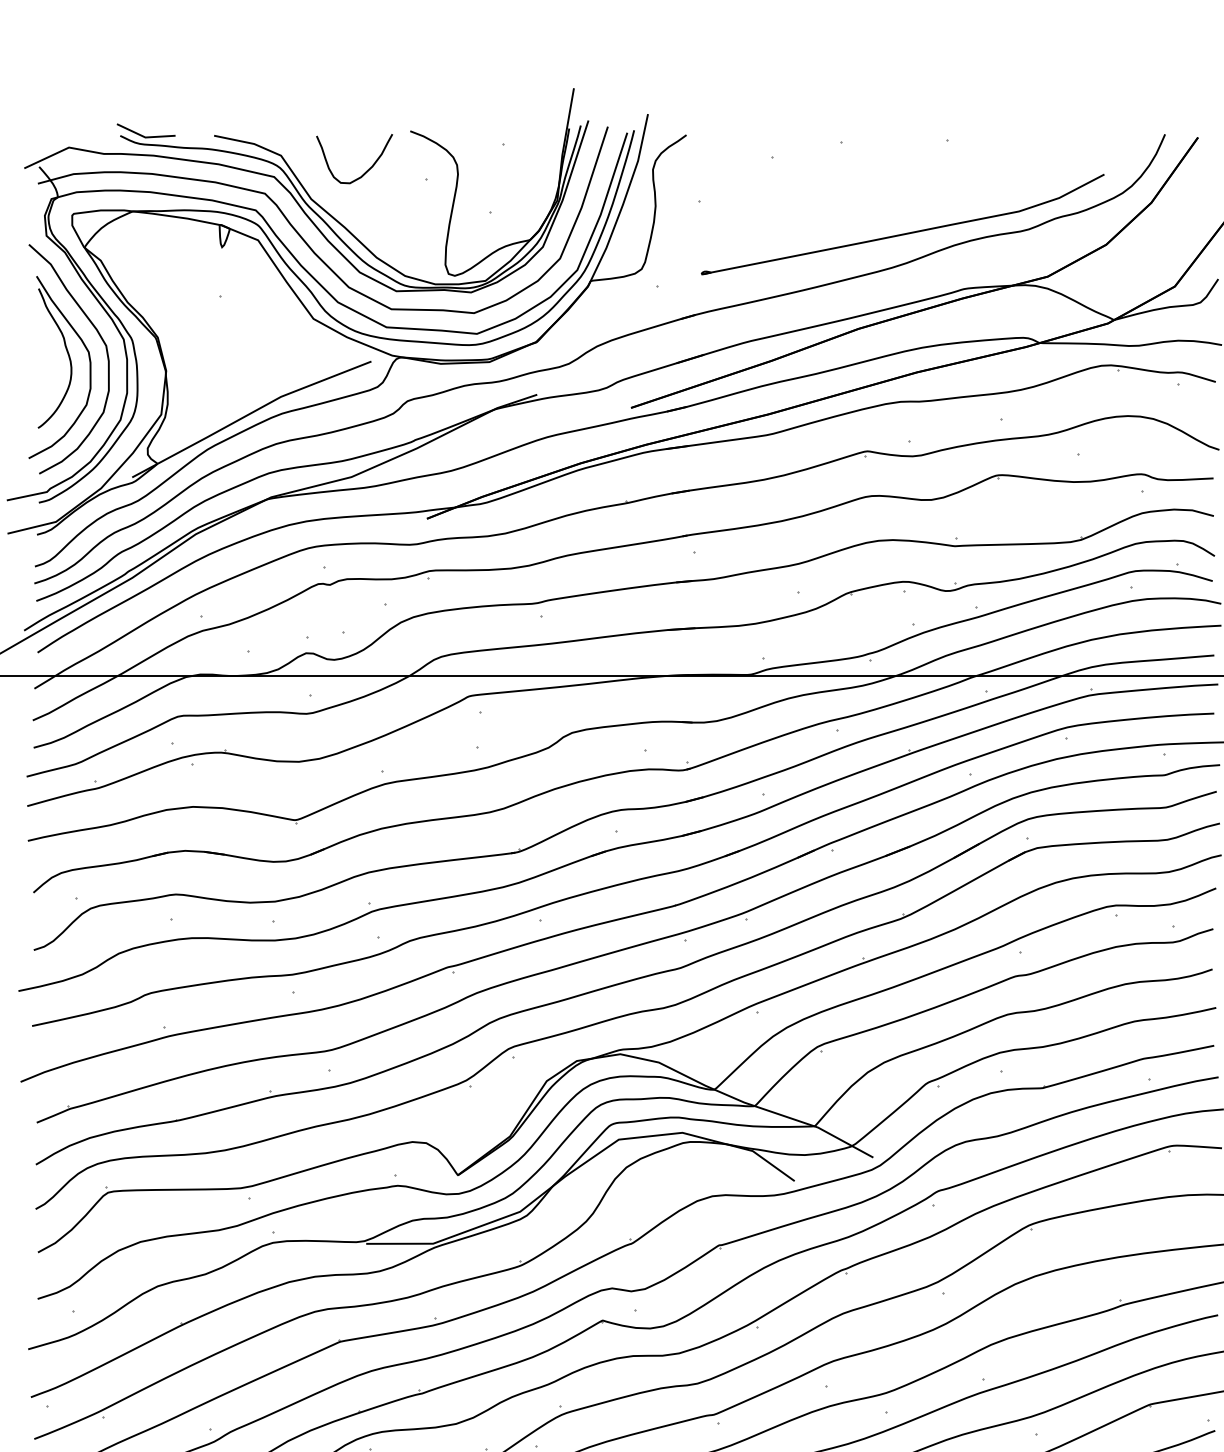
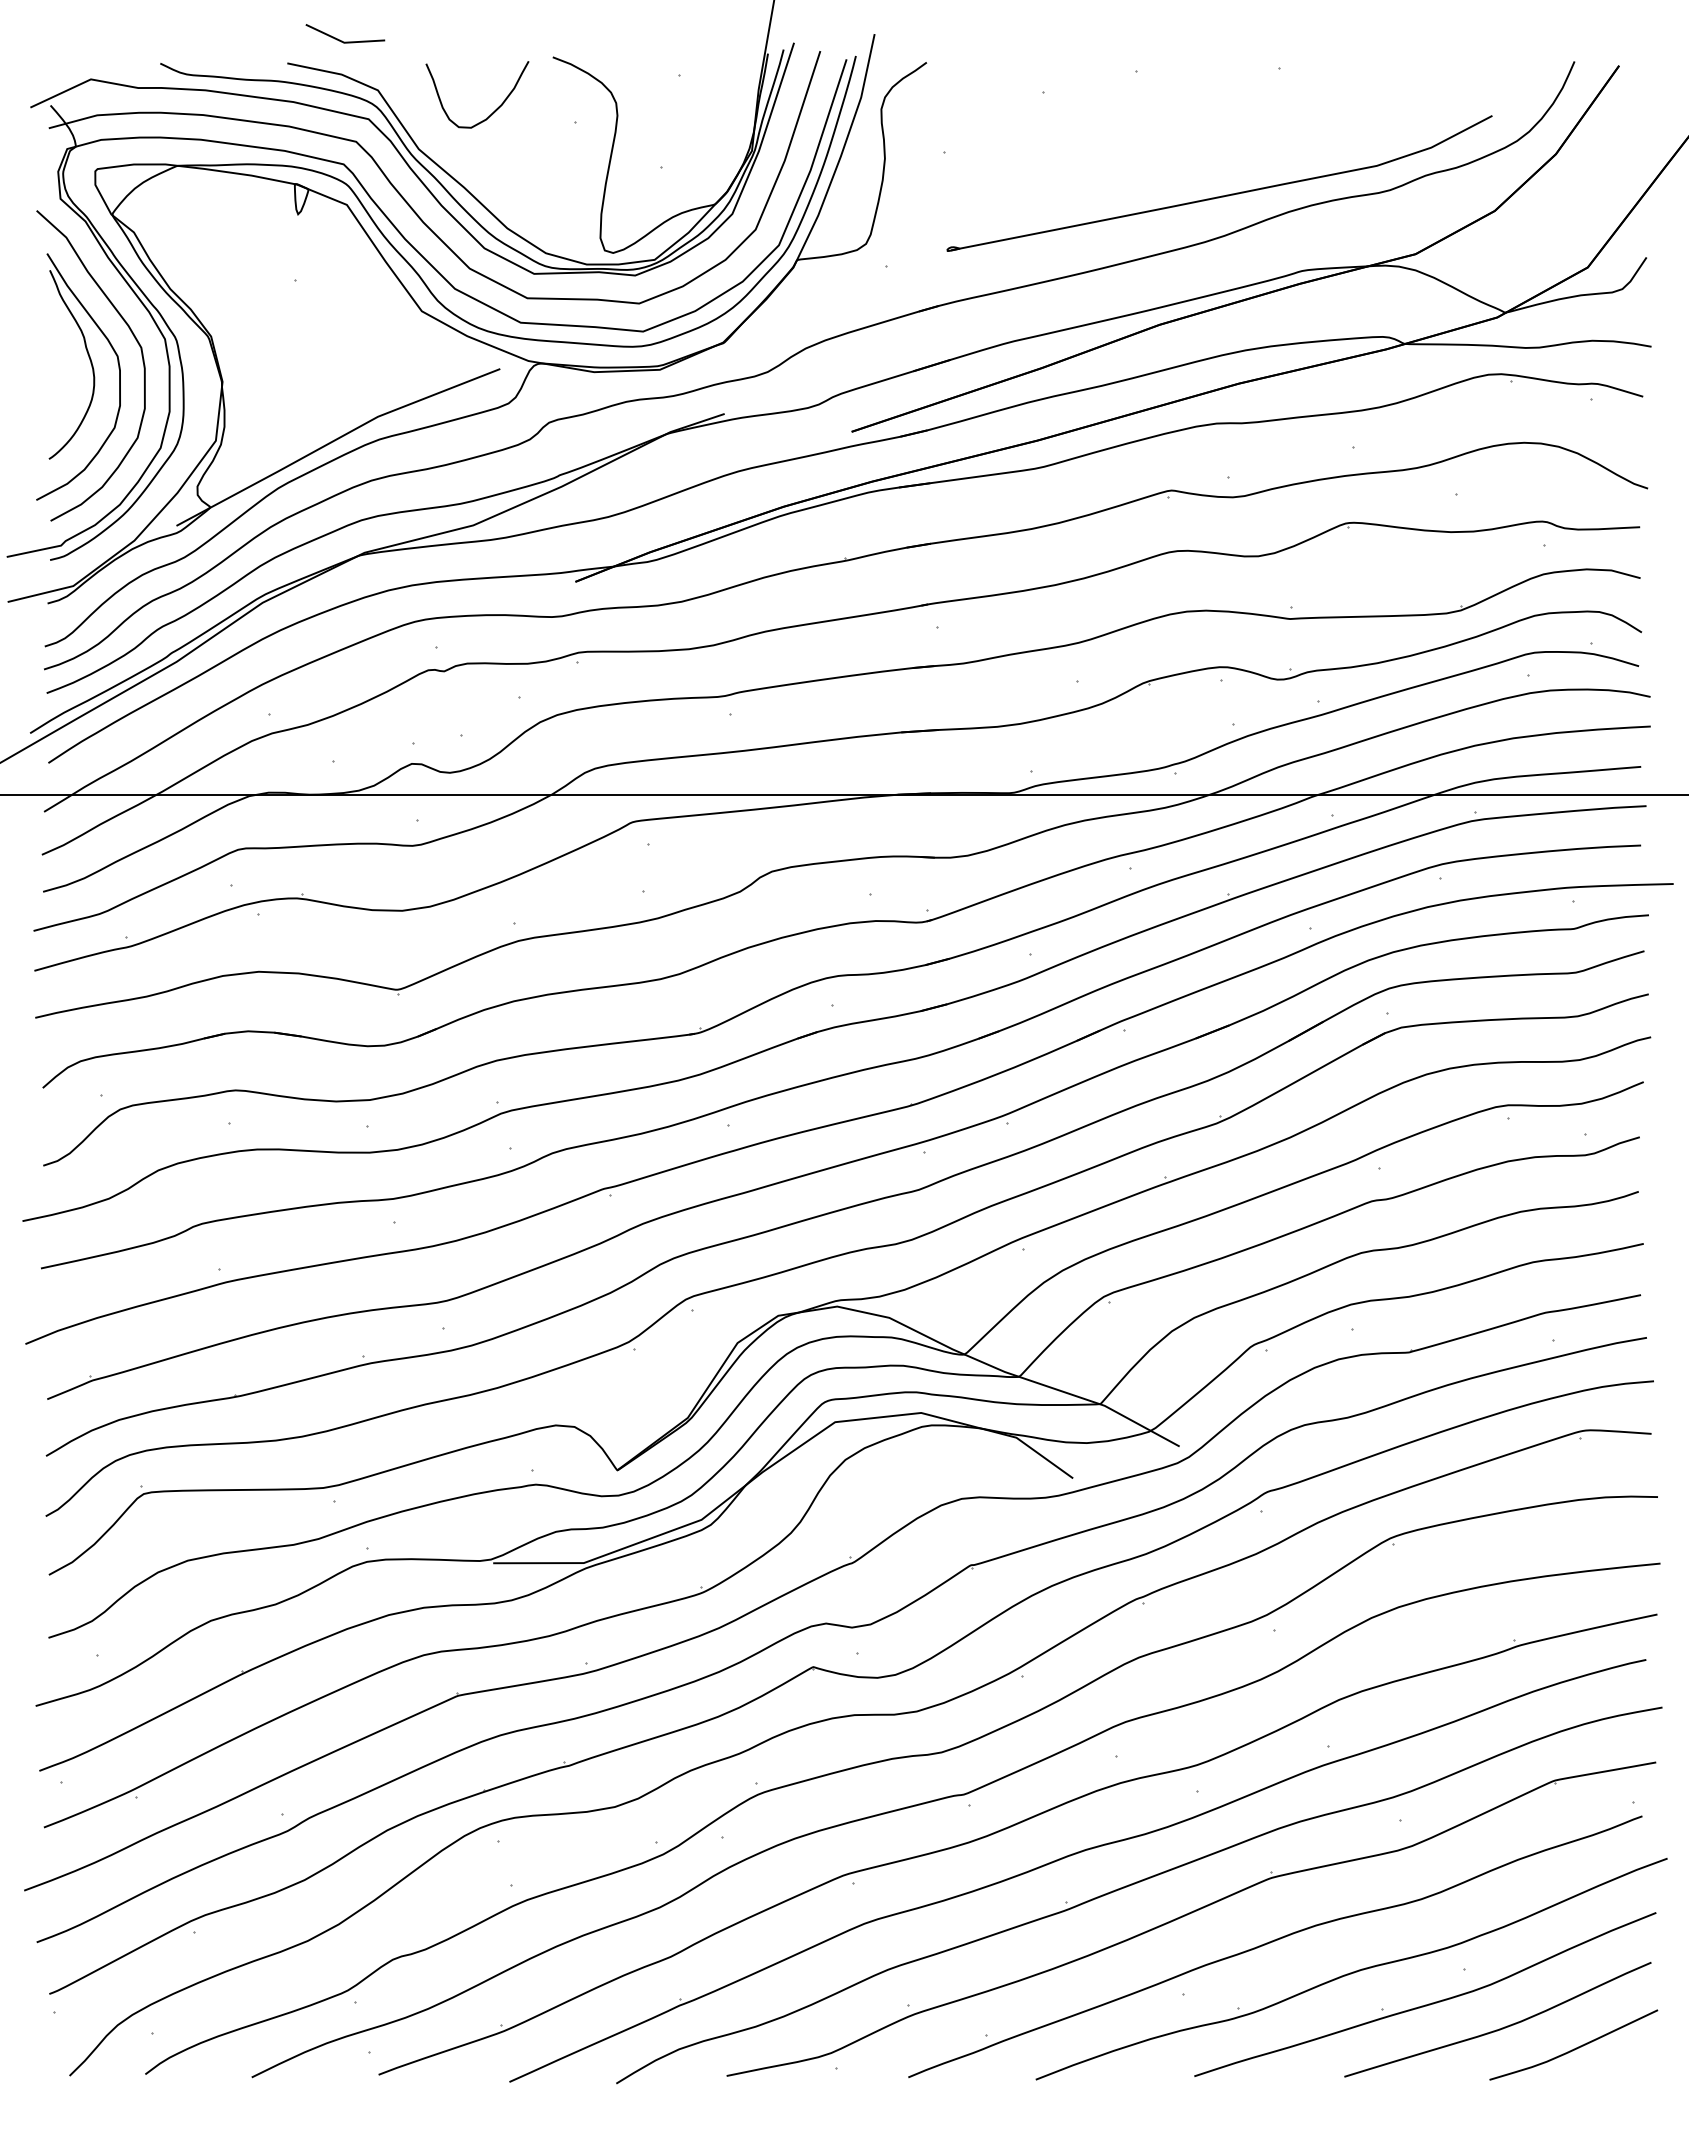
line: (144, 135) -> (342, 40), moved

